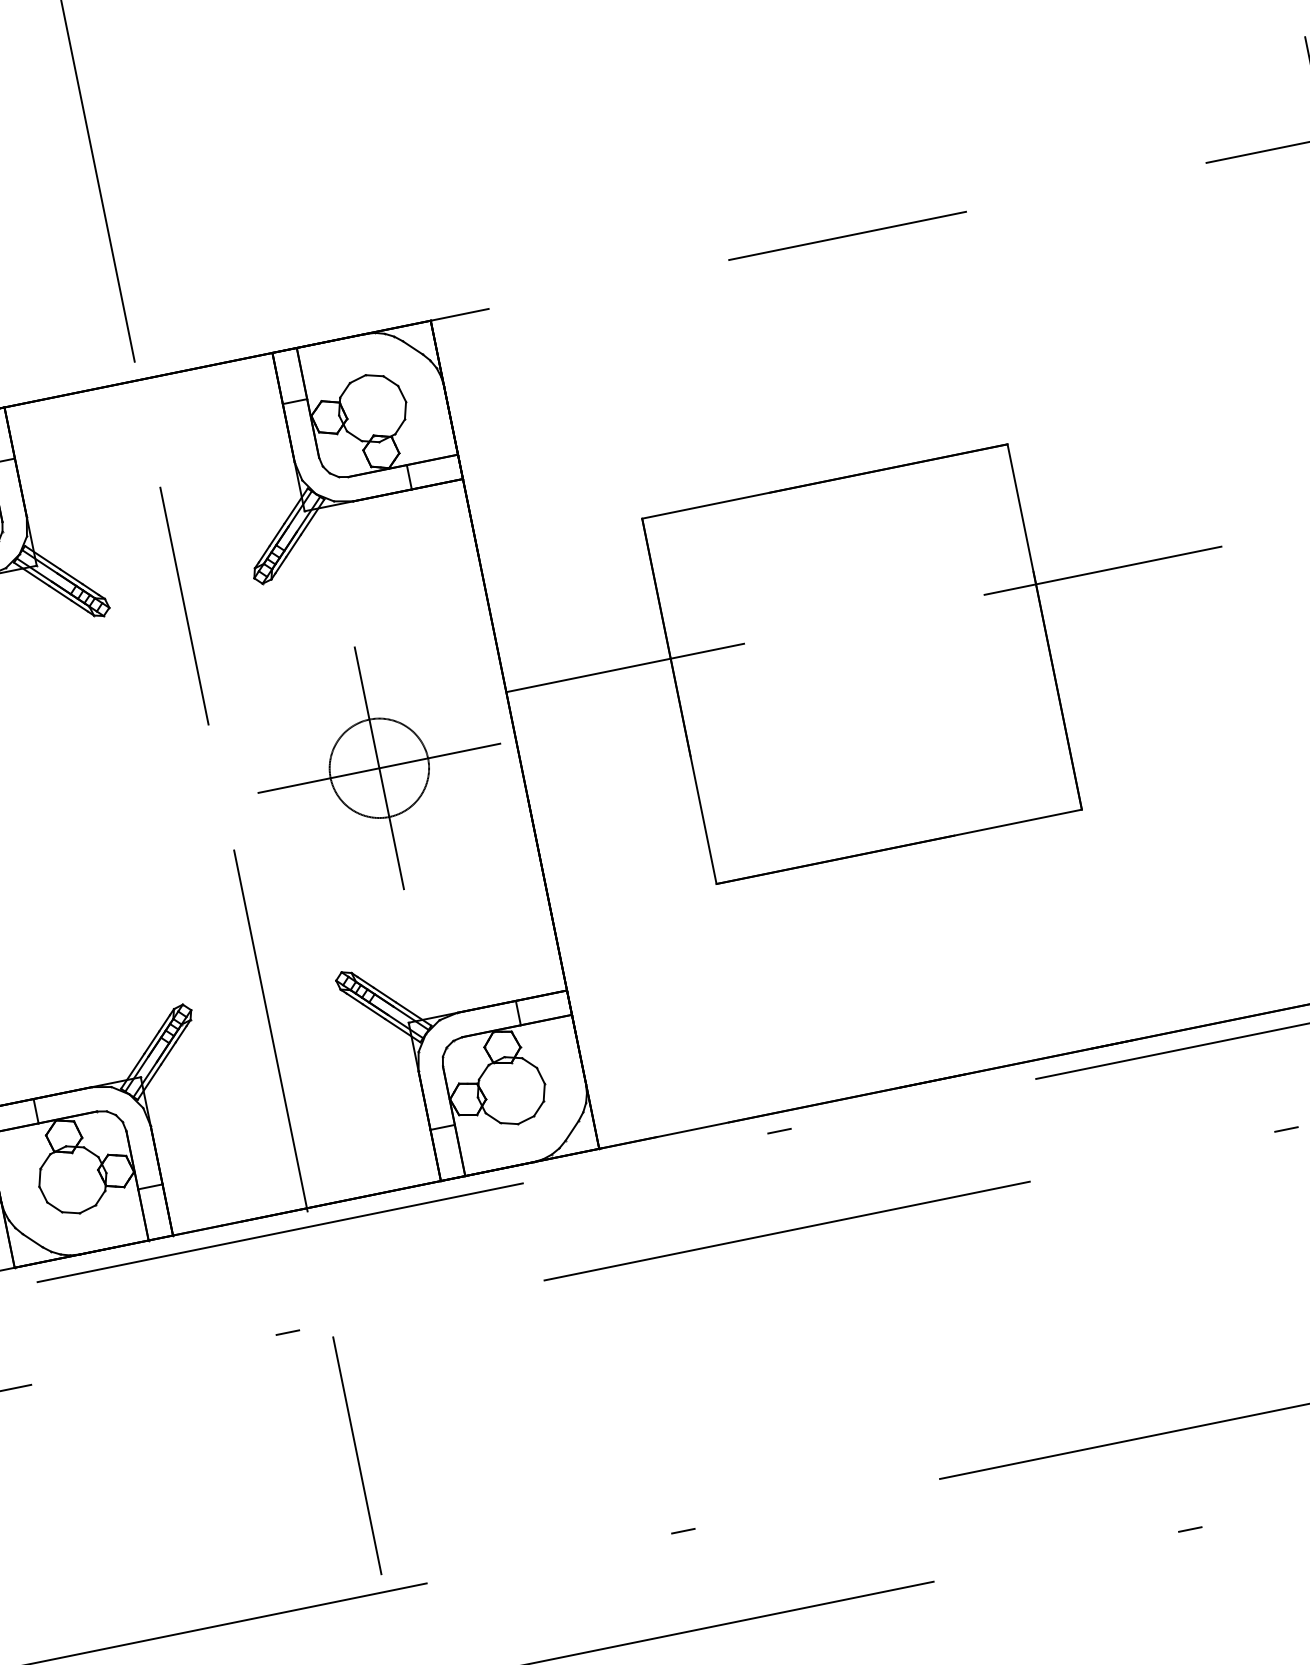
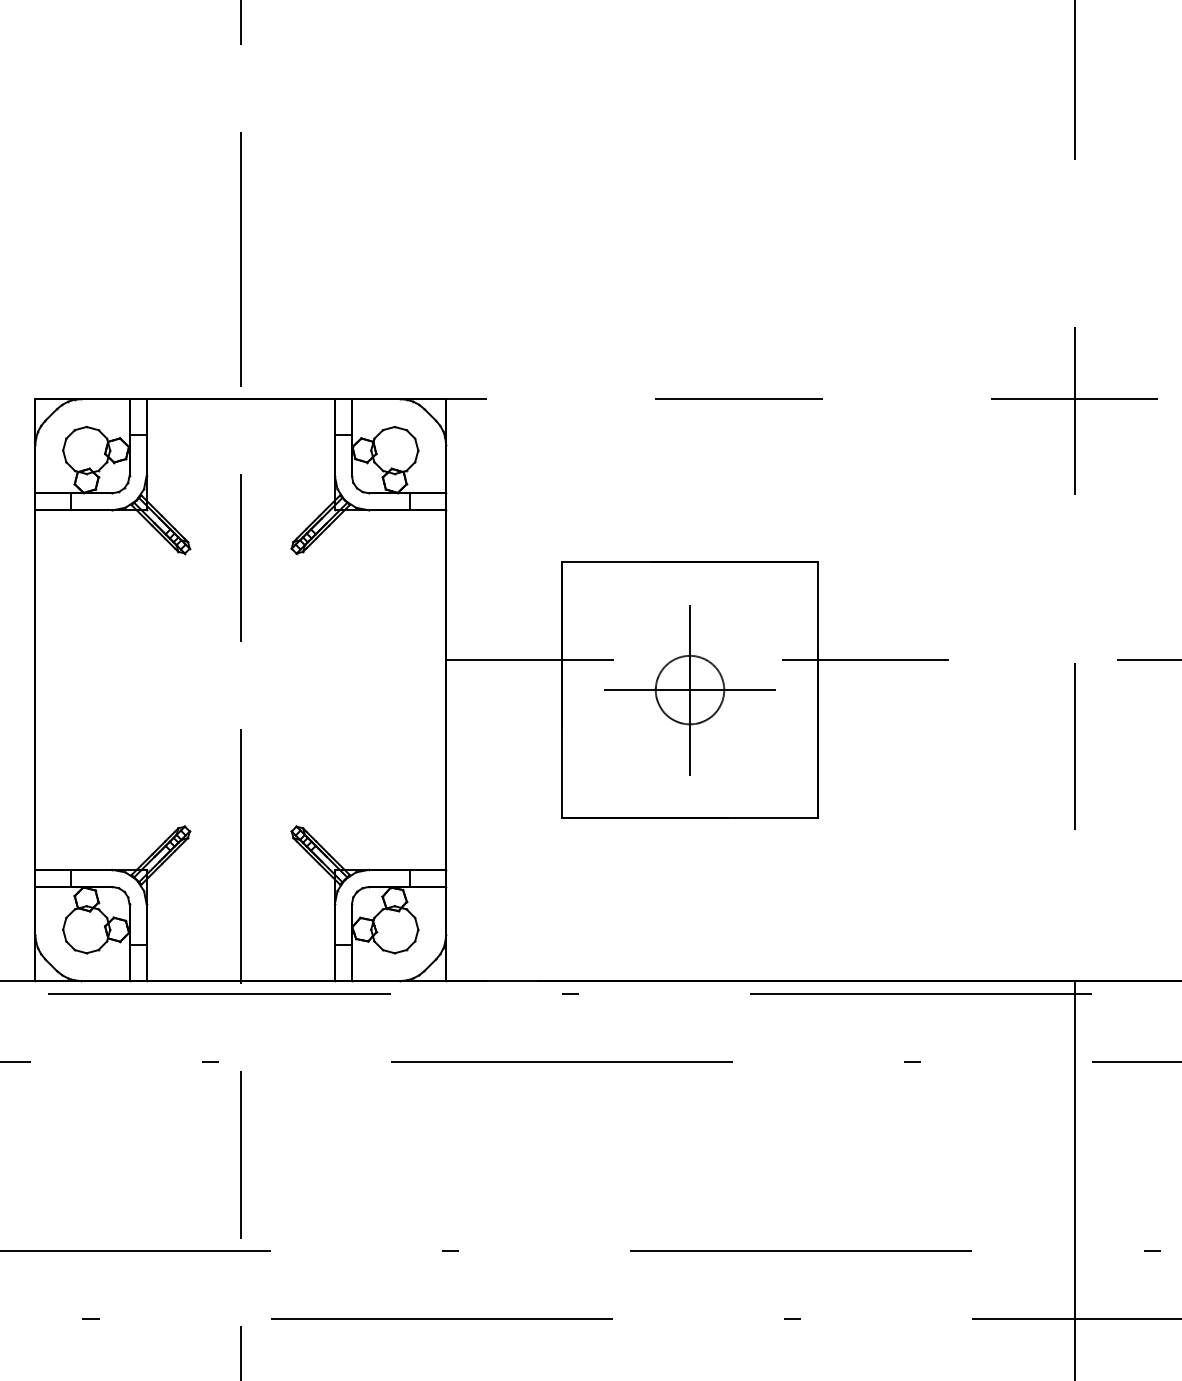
part: (378, 769) -> (689, 690), moved

